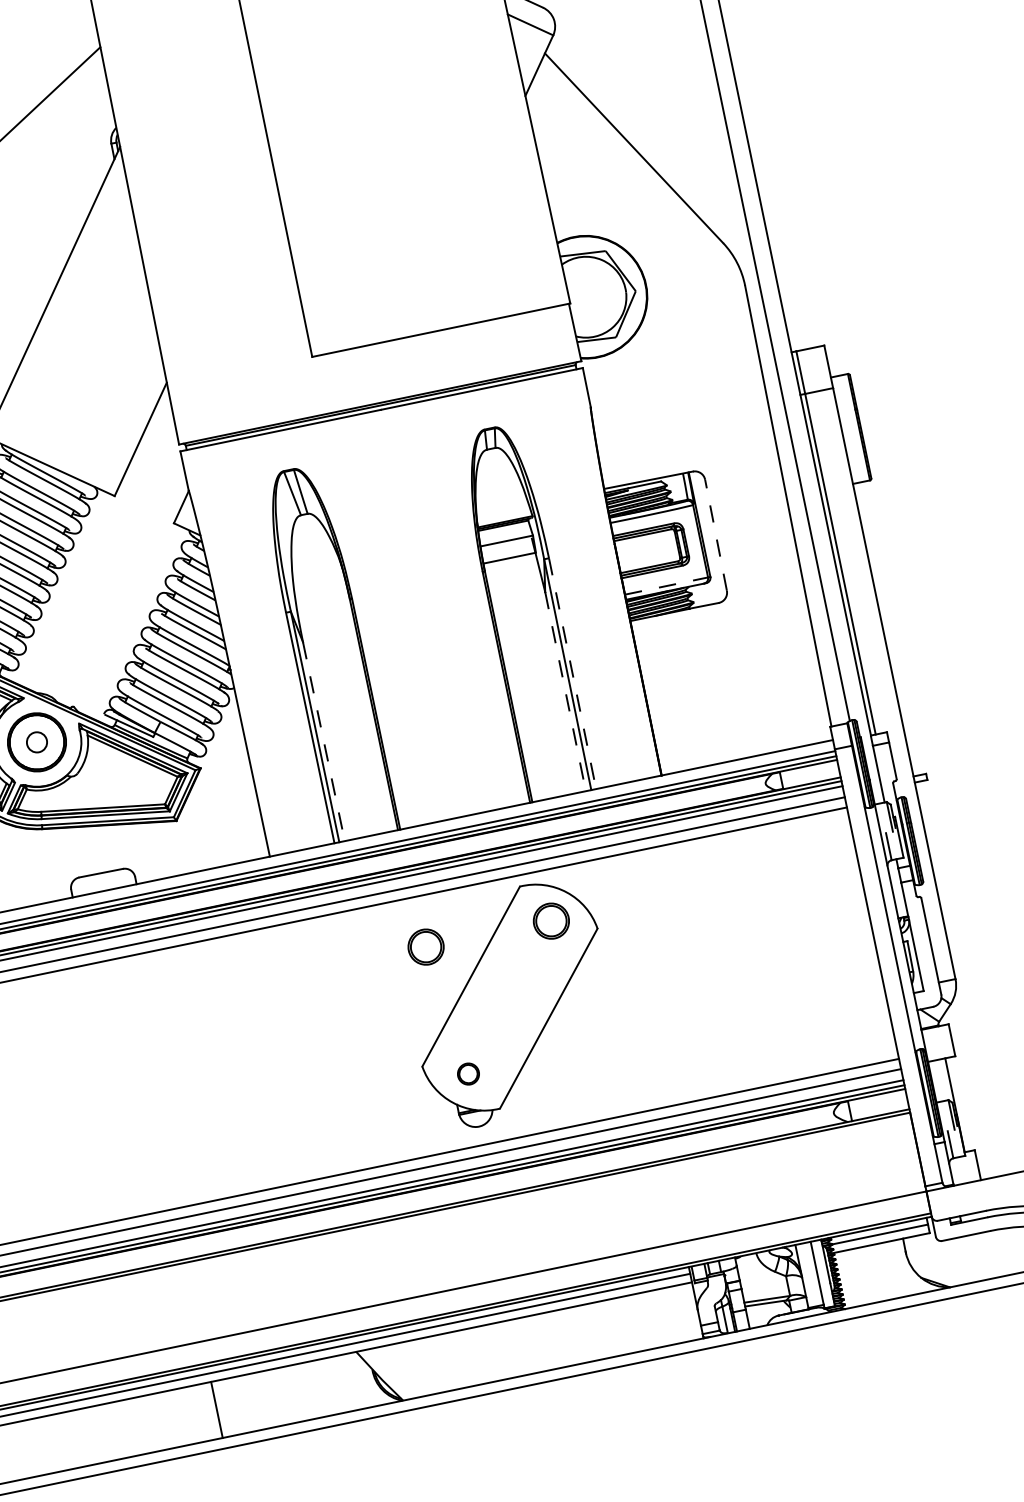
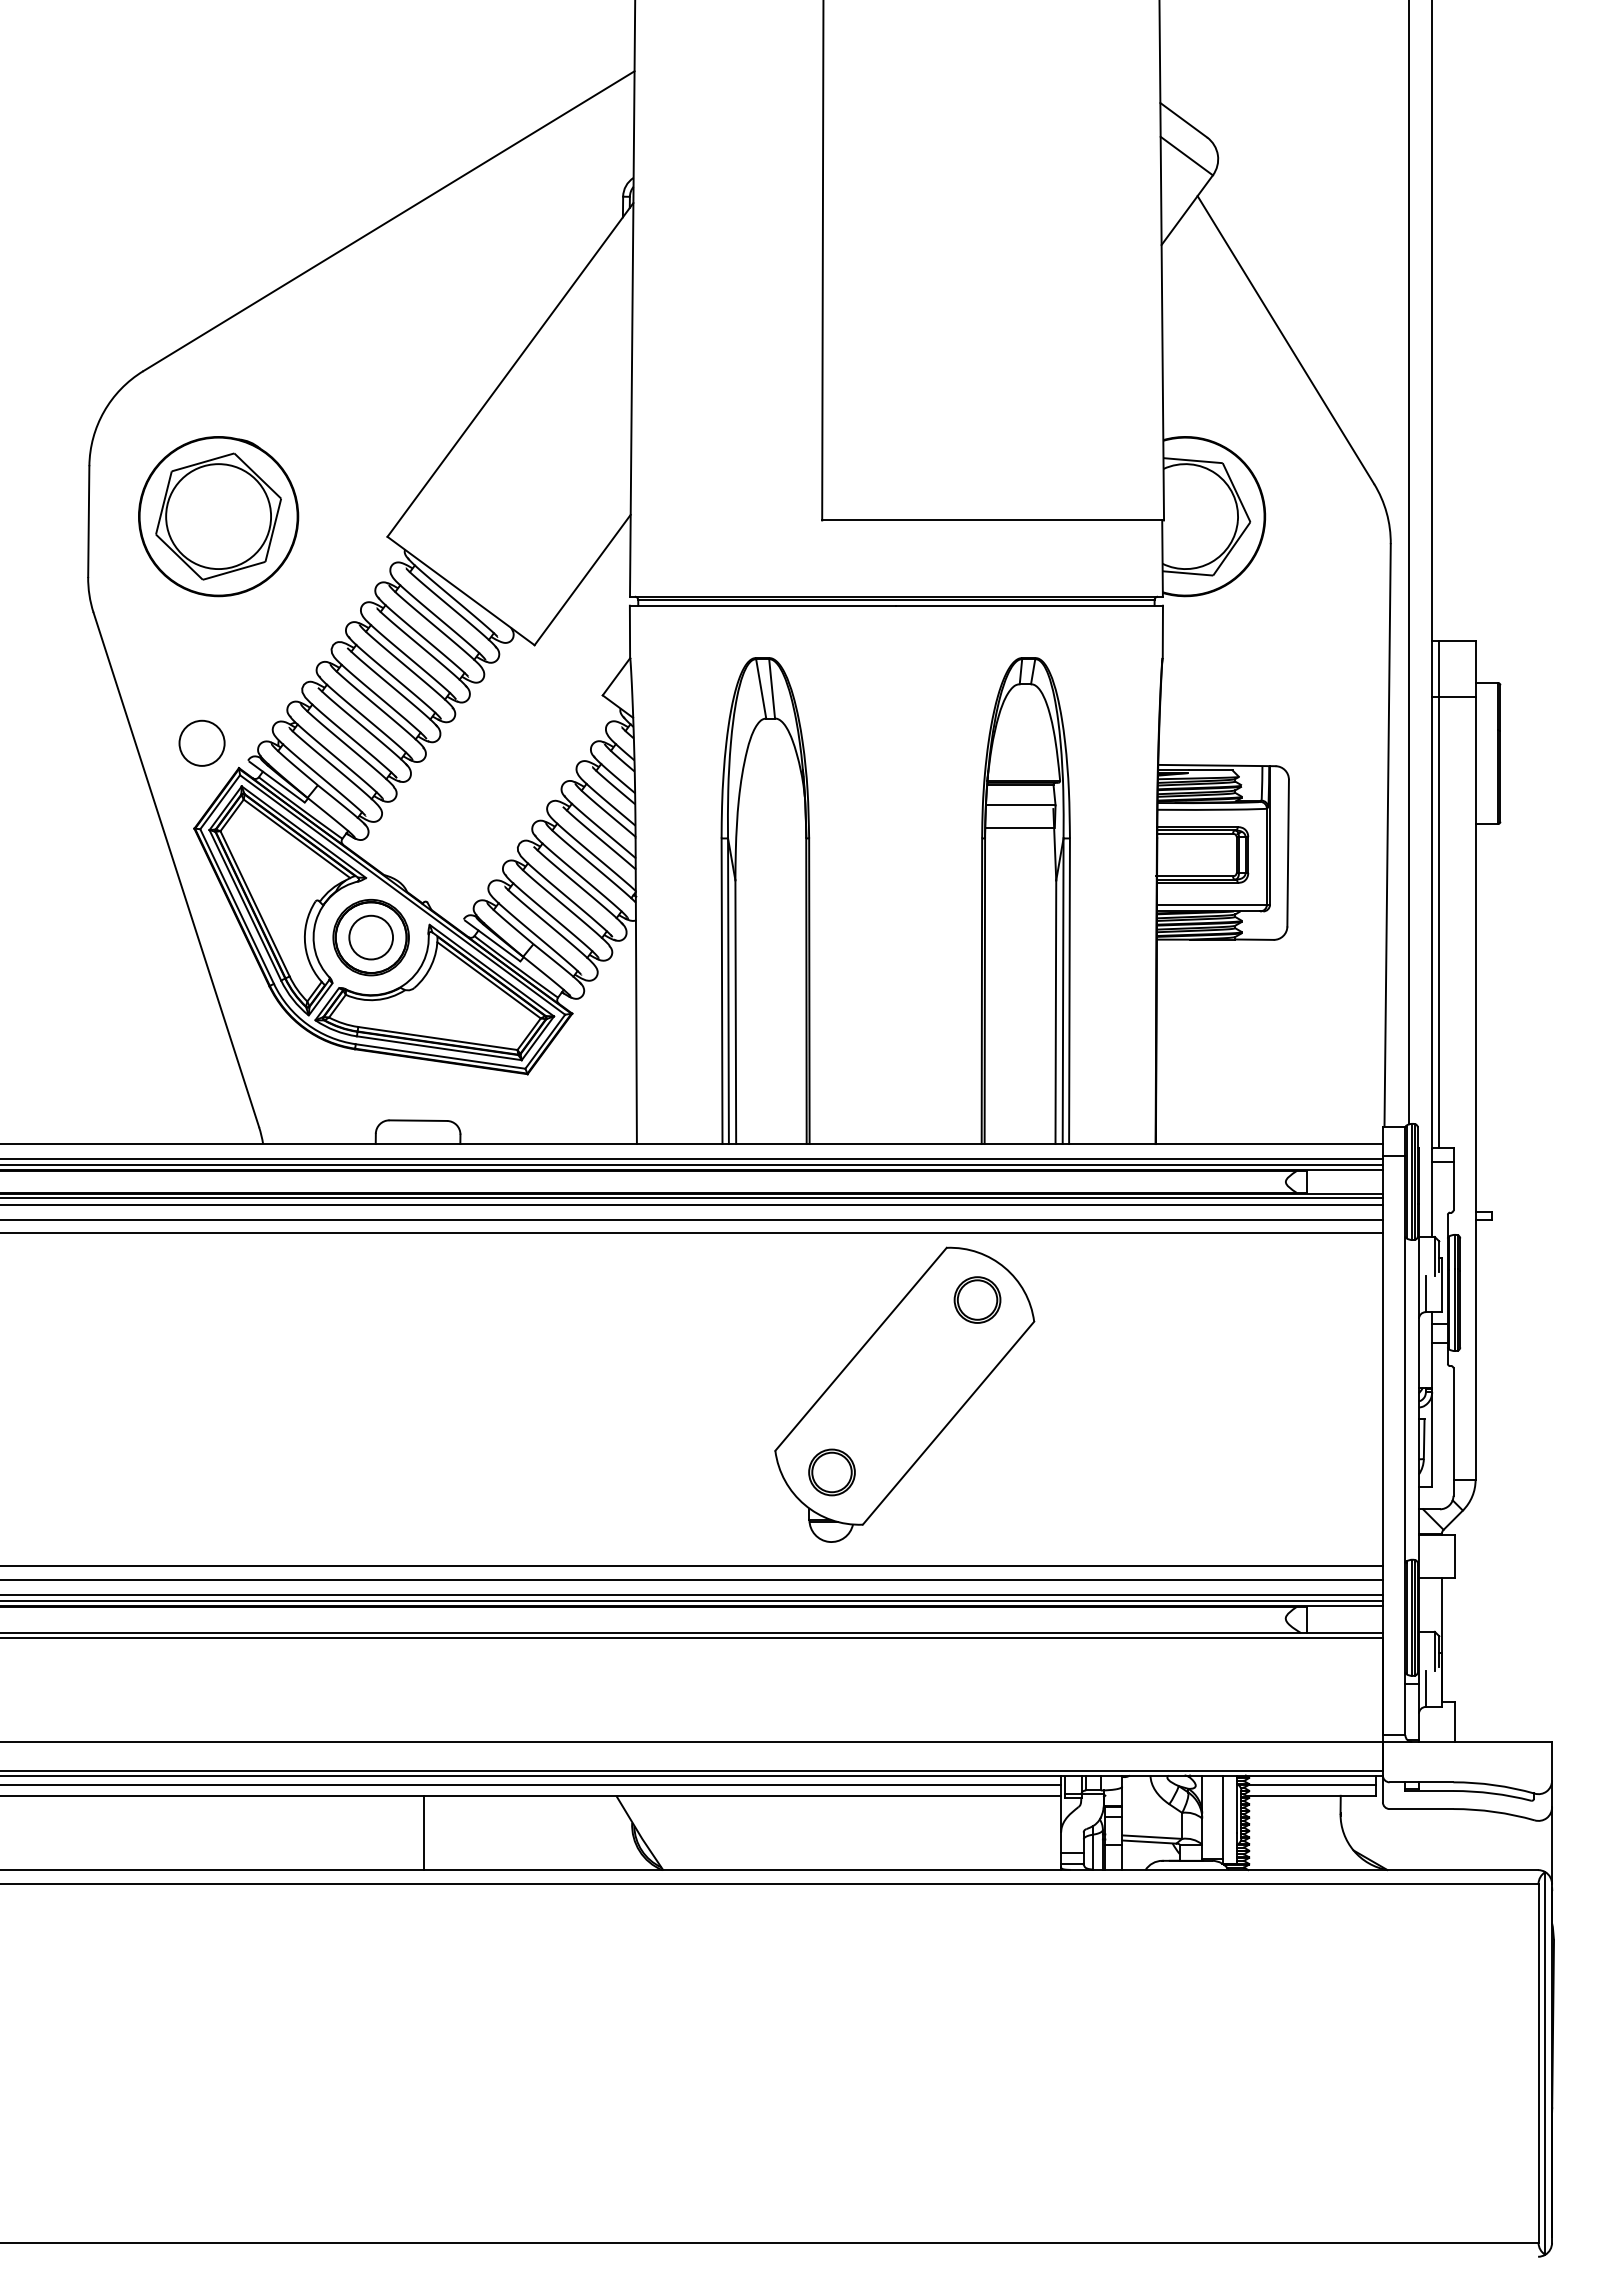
line: (716, 534) -> (1288, 852), dashed -> solid
line: (666, 585) -> (1212, 904), dashed -> solid
line: (572, 673) -> (1069, 991), dashed -> solid
line: (565, 691) -> (1055, 1012), dashed -> solid
line: (323, 741) -> (735, 1012), dashed -> solid
circle: (37, 742) -> (371, 937), size x1.67
part: (425, 946) -> (811, 1299), removed
part: (468, 1074) -> (831, 1472), size x1.67

